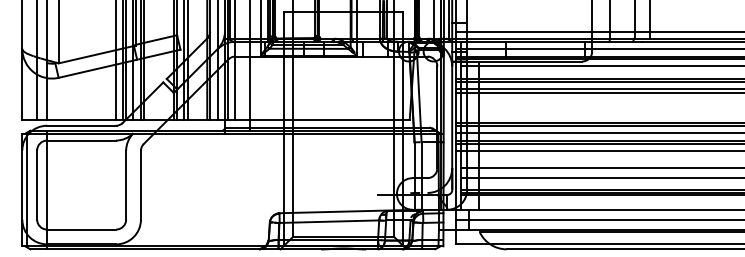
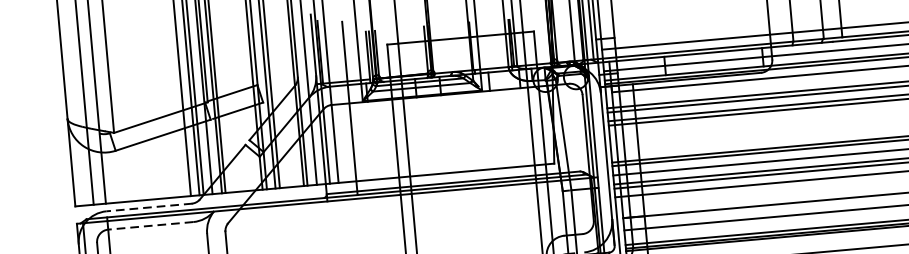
line: (81, 125) -> (149, 207), solid -> dashed
line: (80, 140) -> (149, 225), solid -> dashed

